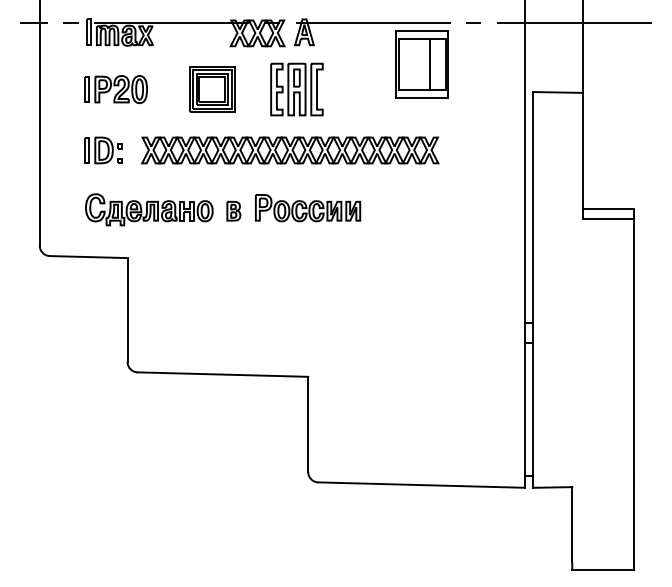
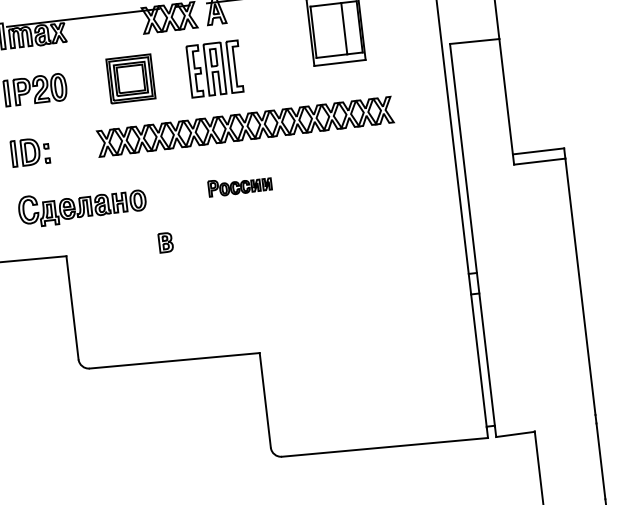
part: (290, 150) -> (245, 126), moved
part: (308, 208) -> (240, 185), size x0.6
part: (233, 210) -> (165, 241), moved

